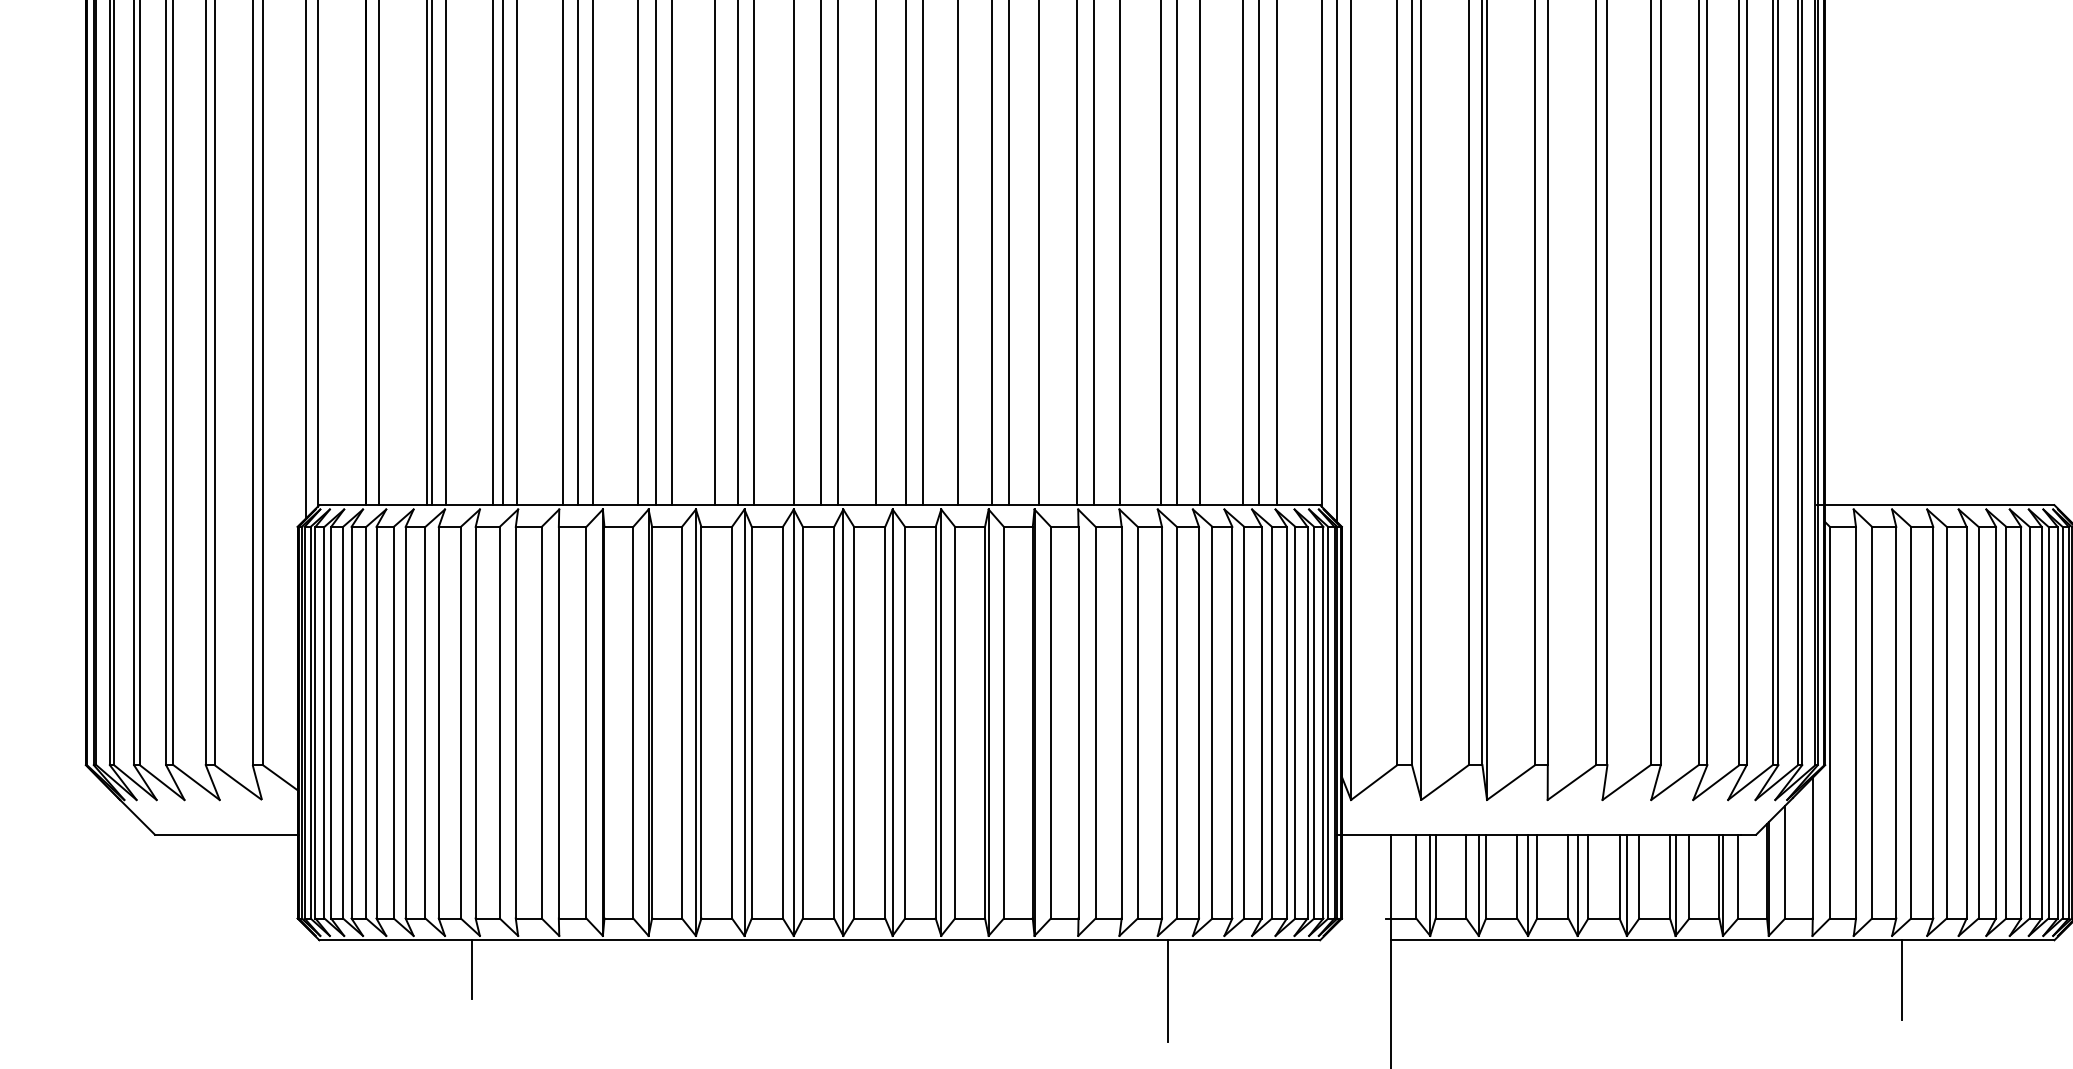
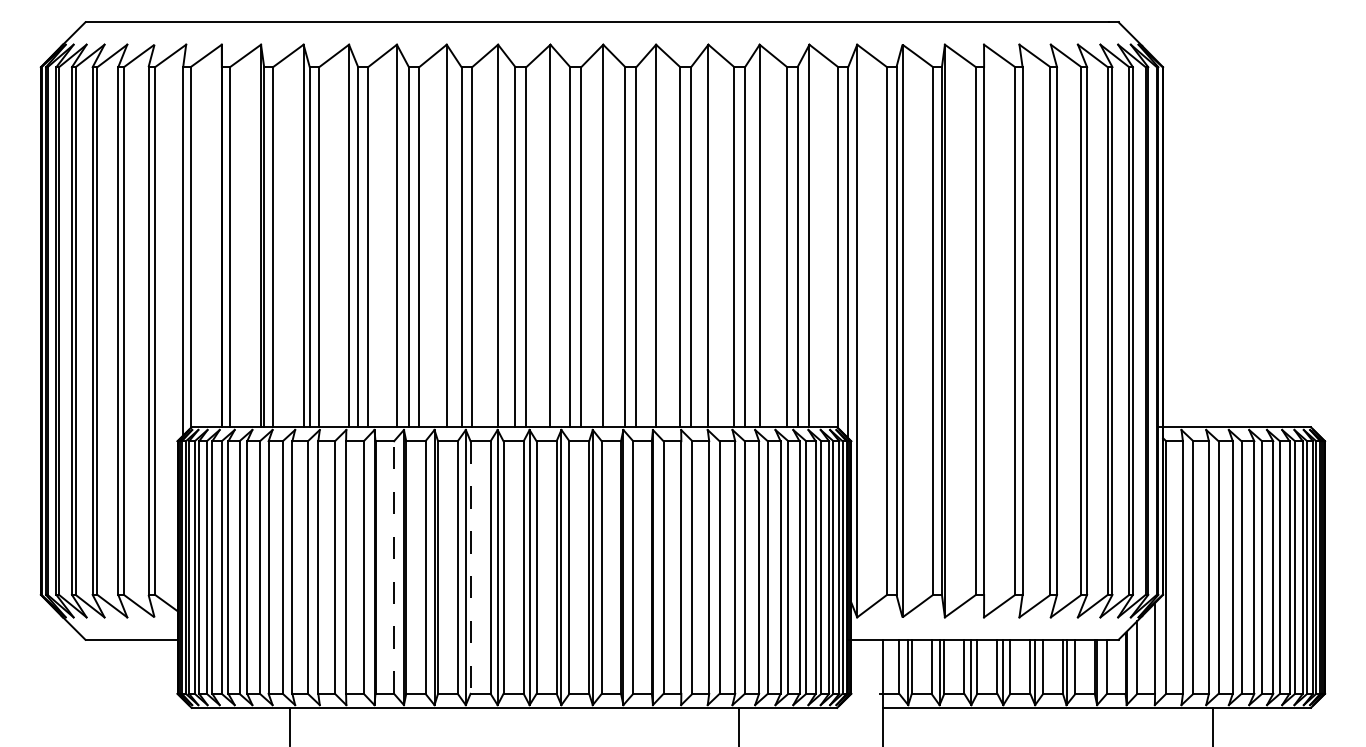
line: (633, 722) -> (394, 567), solid -> dashed
line: (751, 724) -> (470, 568), solid -> dashed

